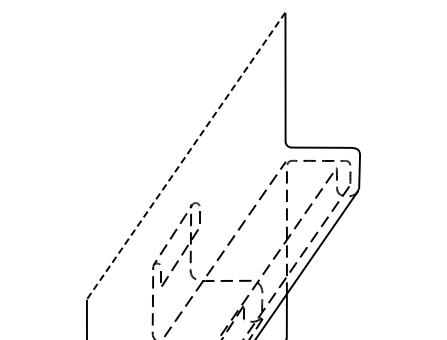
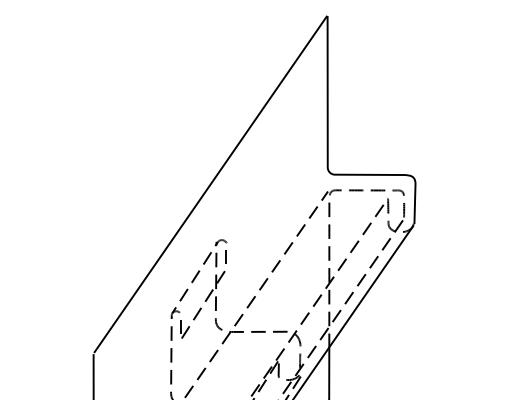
line: (186, 155) -> (210, 184), dashed -> solid

